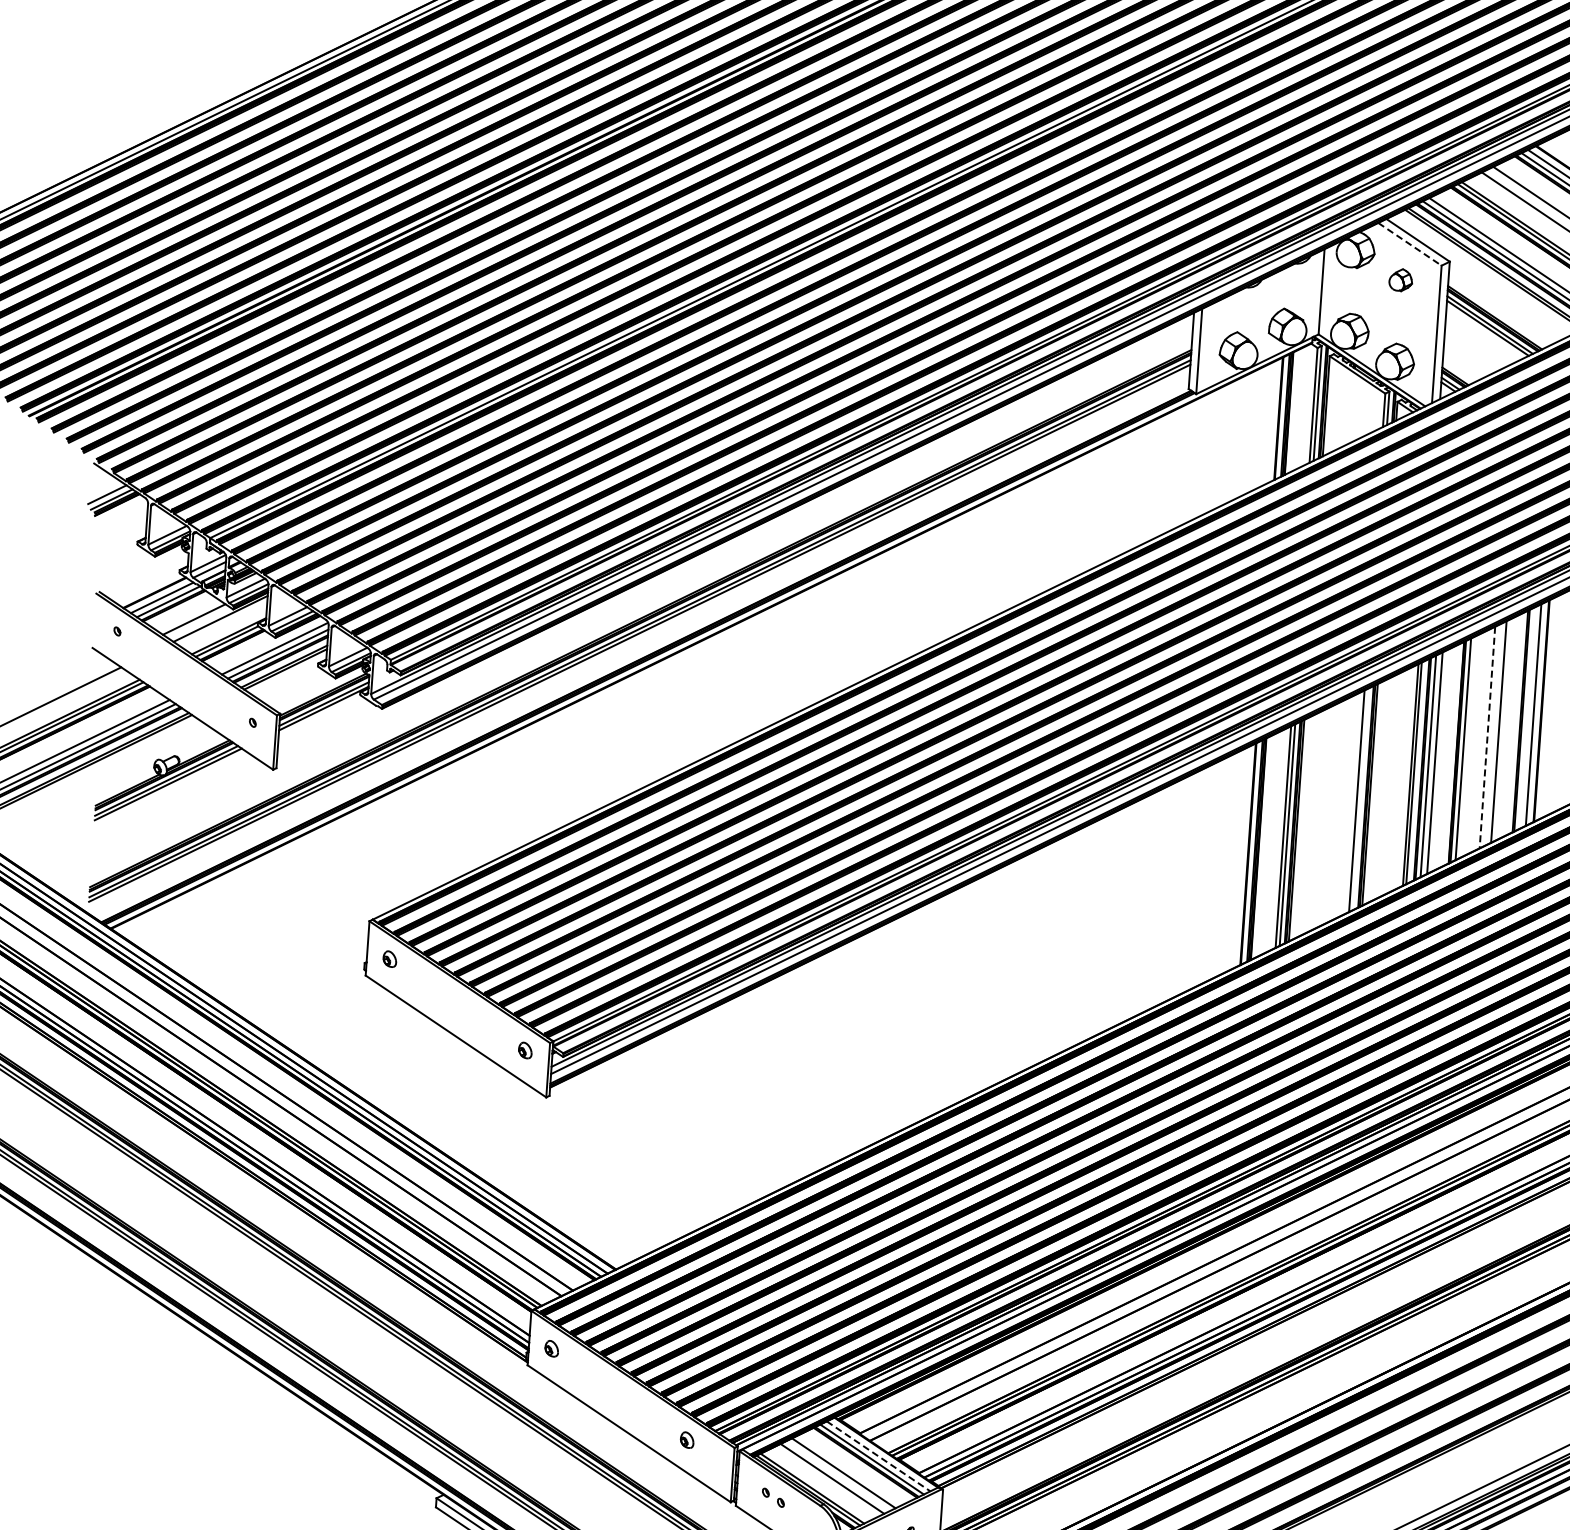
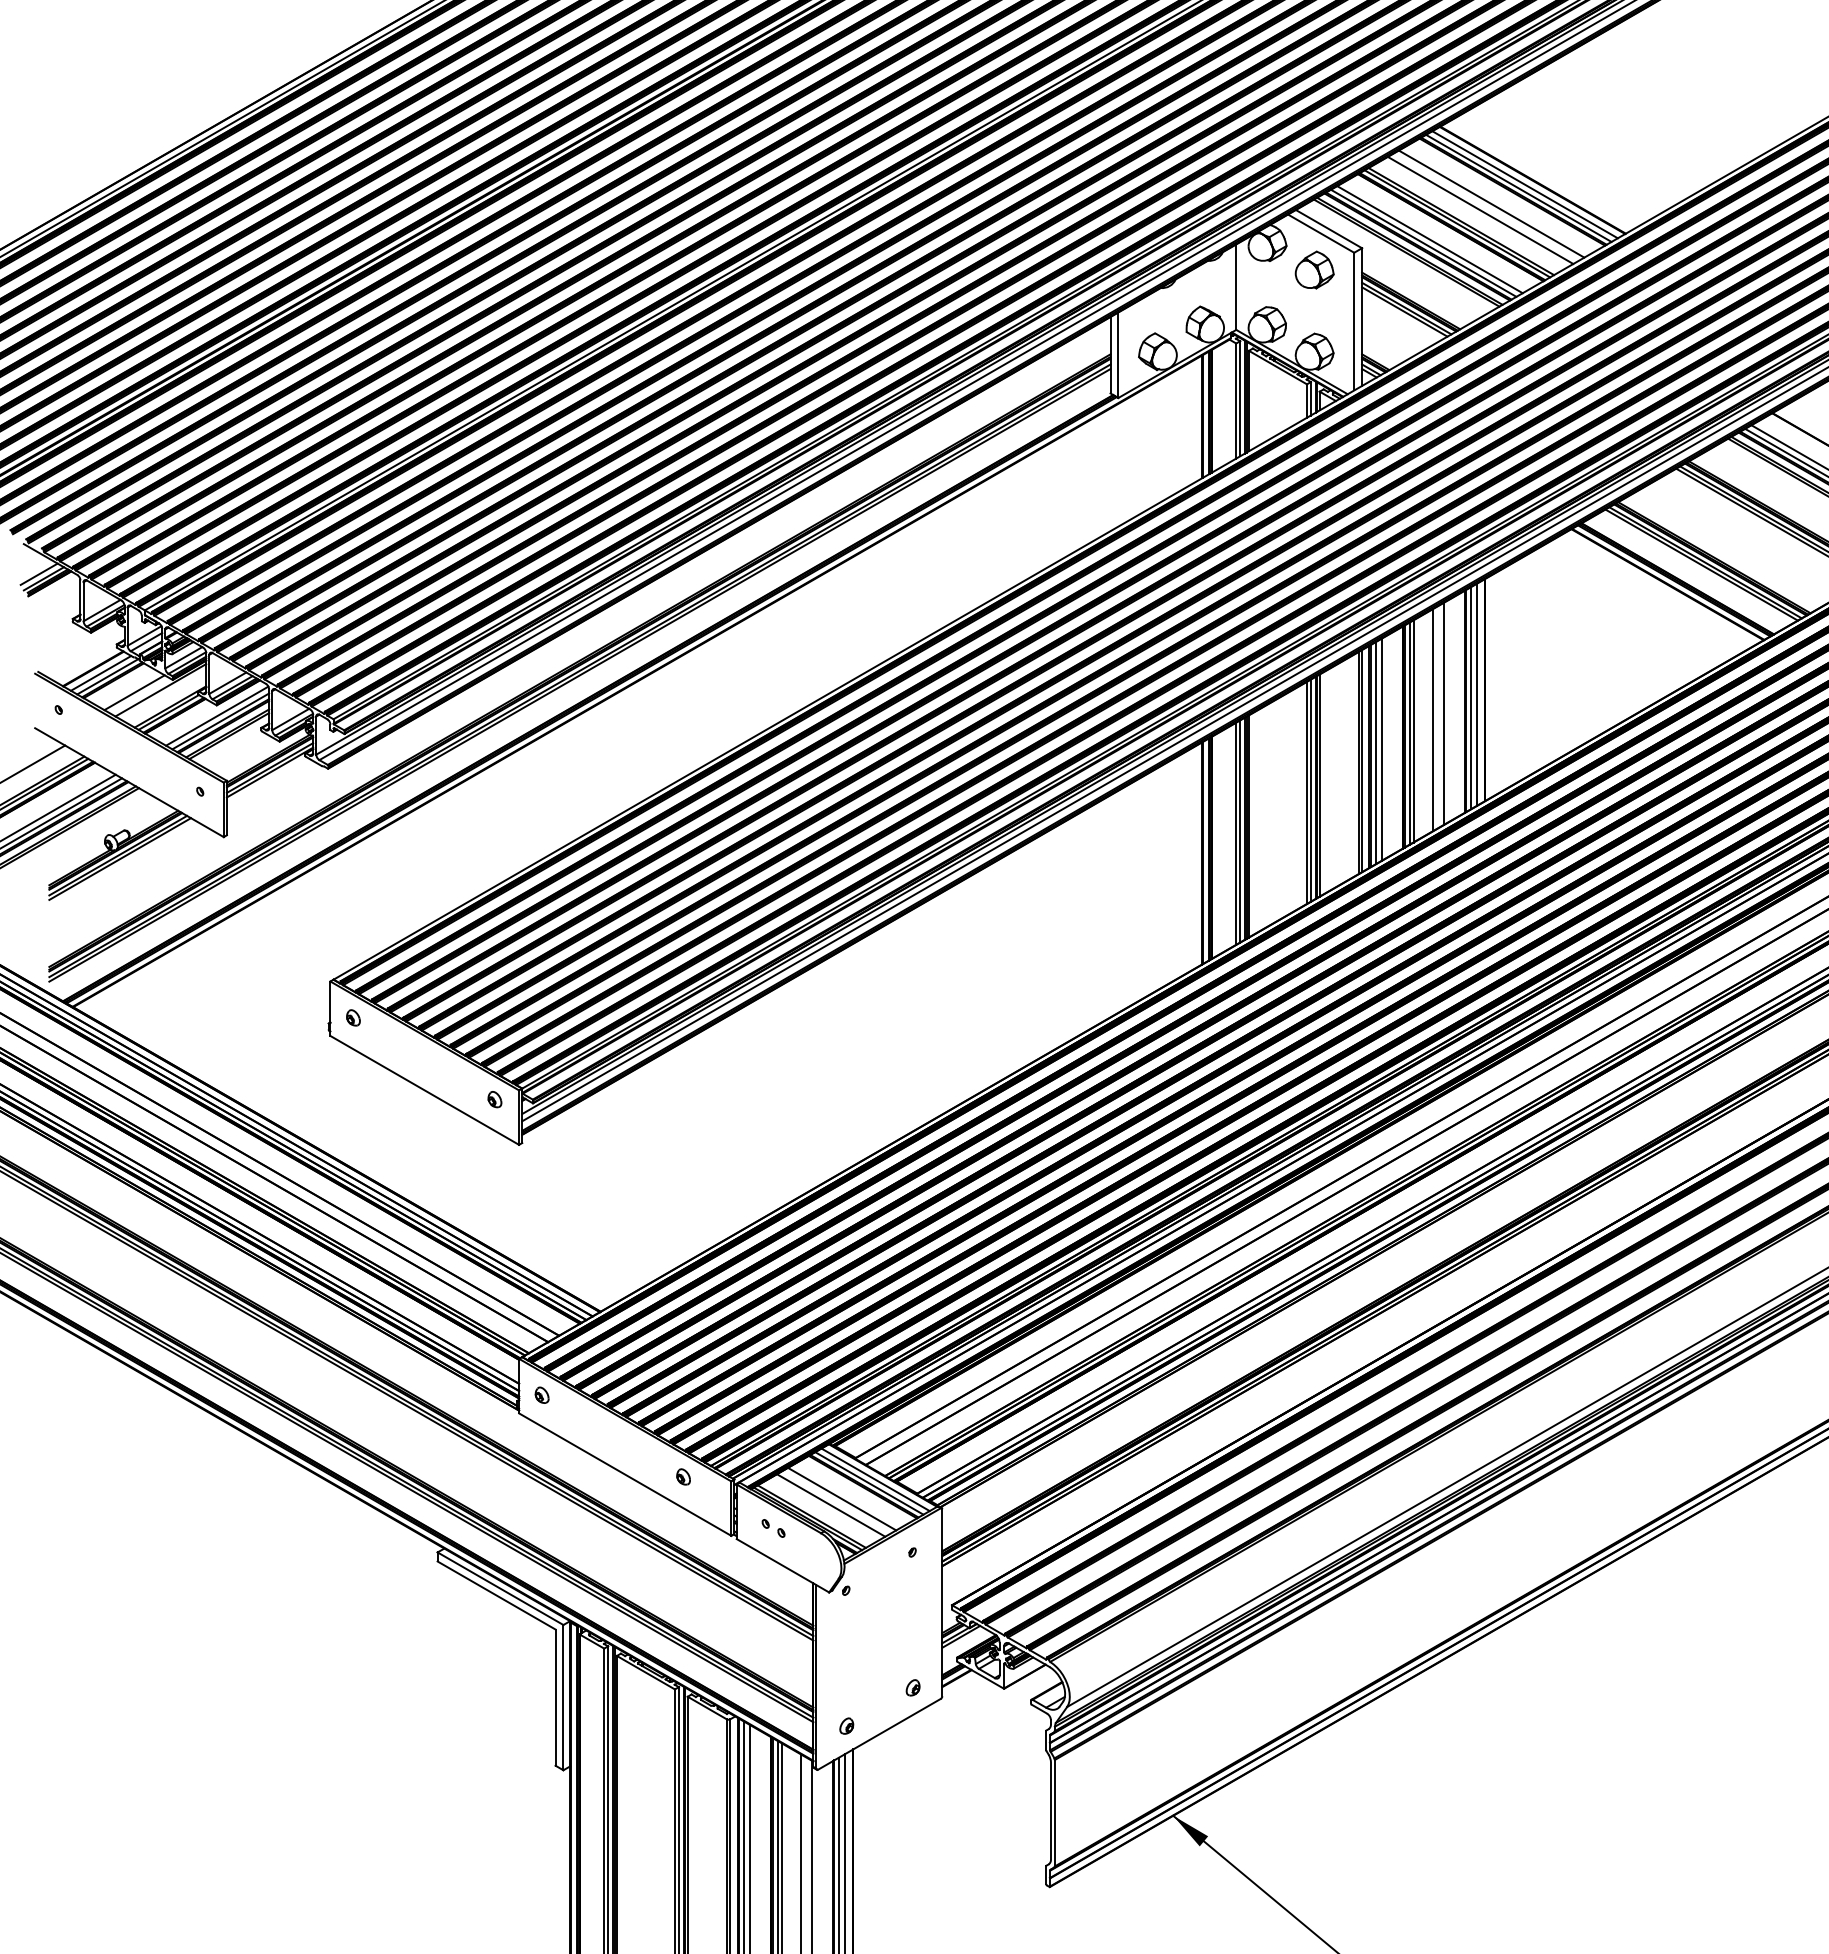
line: (1410, 244) -> (1321, 233), dashed -> solid
part: (1400, 279) -> (1314, 269), size x1.67
line: (1527, 718) -> (1471, 698), added
line: (1487, 737) -> (1432, 720), dashed -> solid
line: (1467, 747) -> (1413, 731), added
line: (1360, 799) -> (1310, 790), added
line: (878, 1456) -> (875, 1479), dashed -> solid

